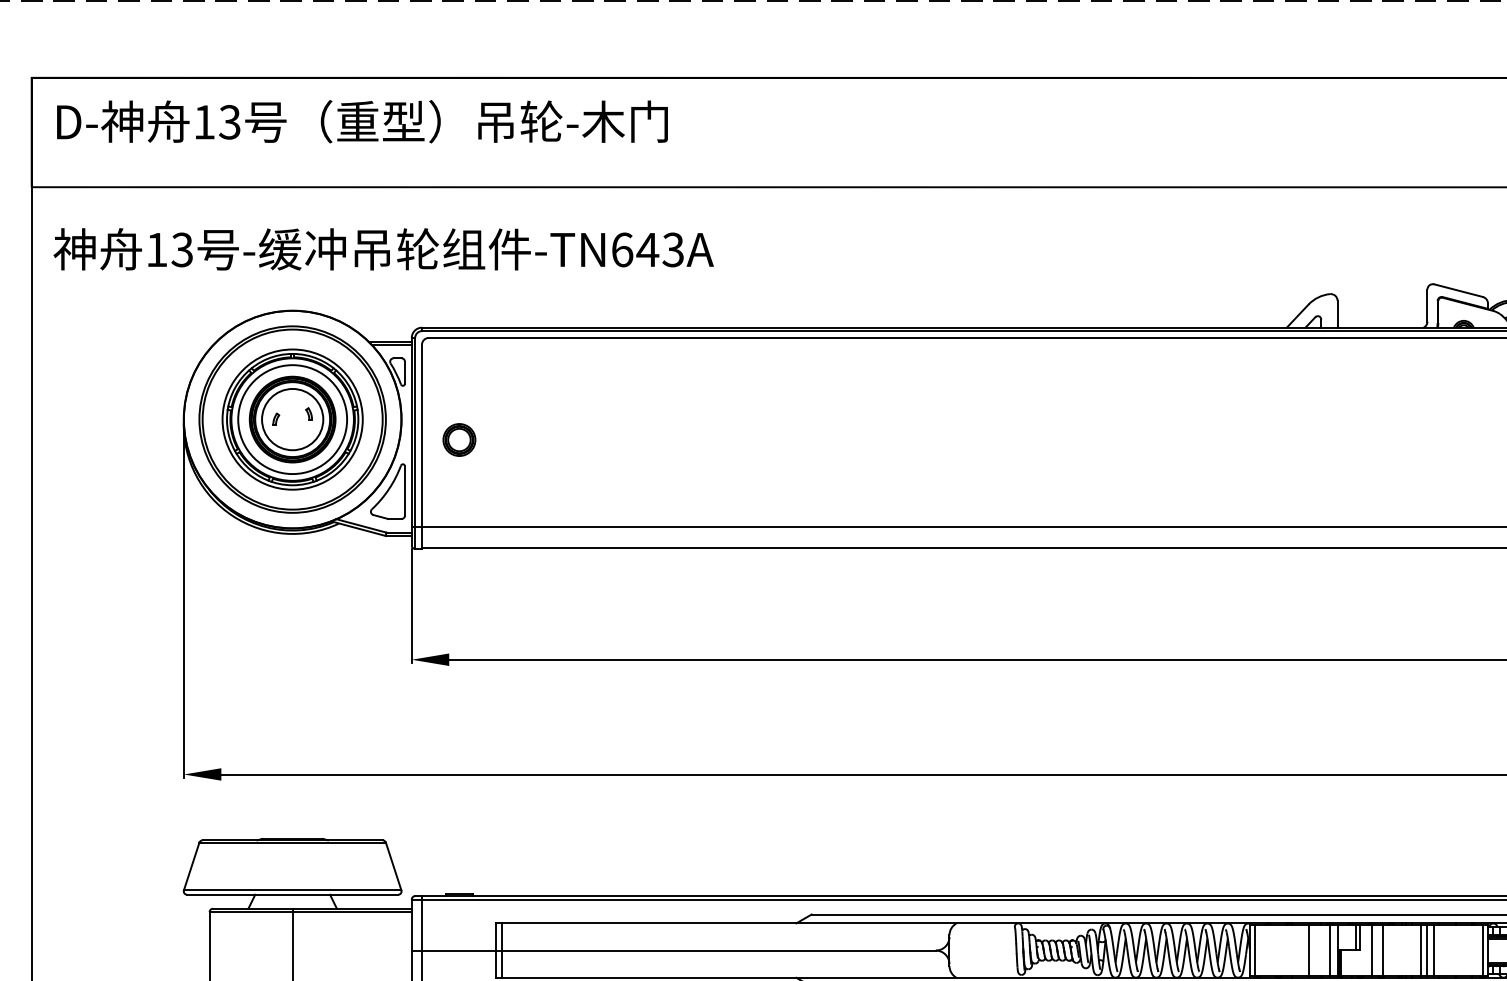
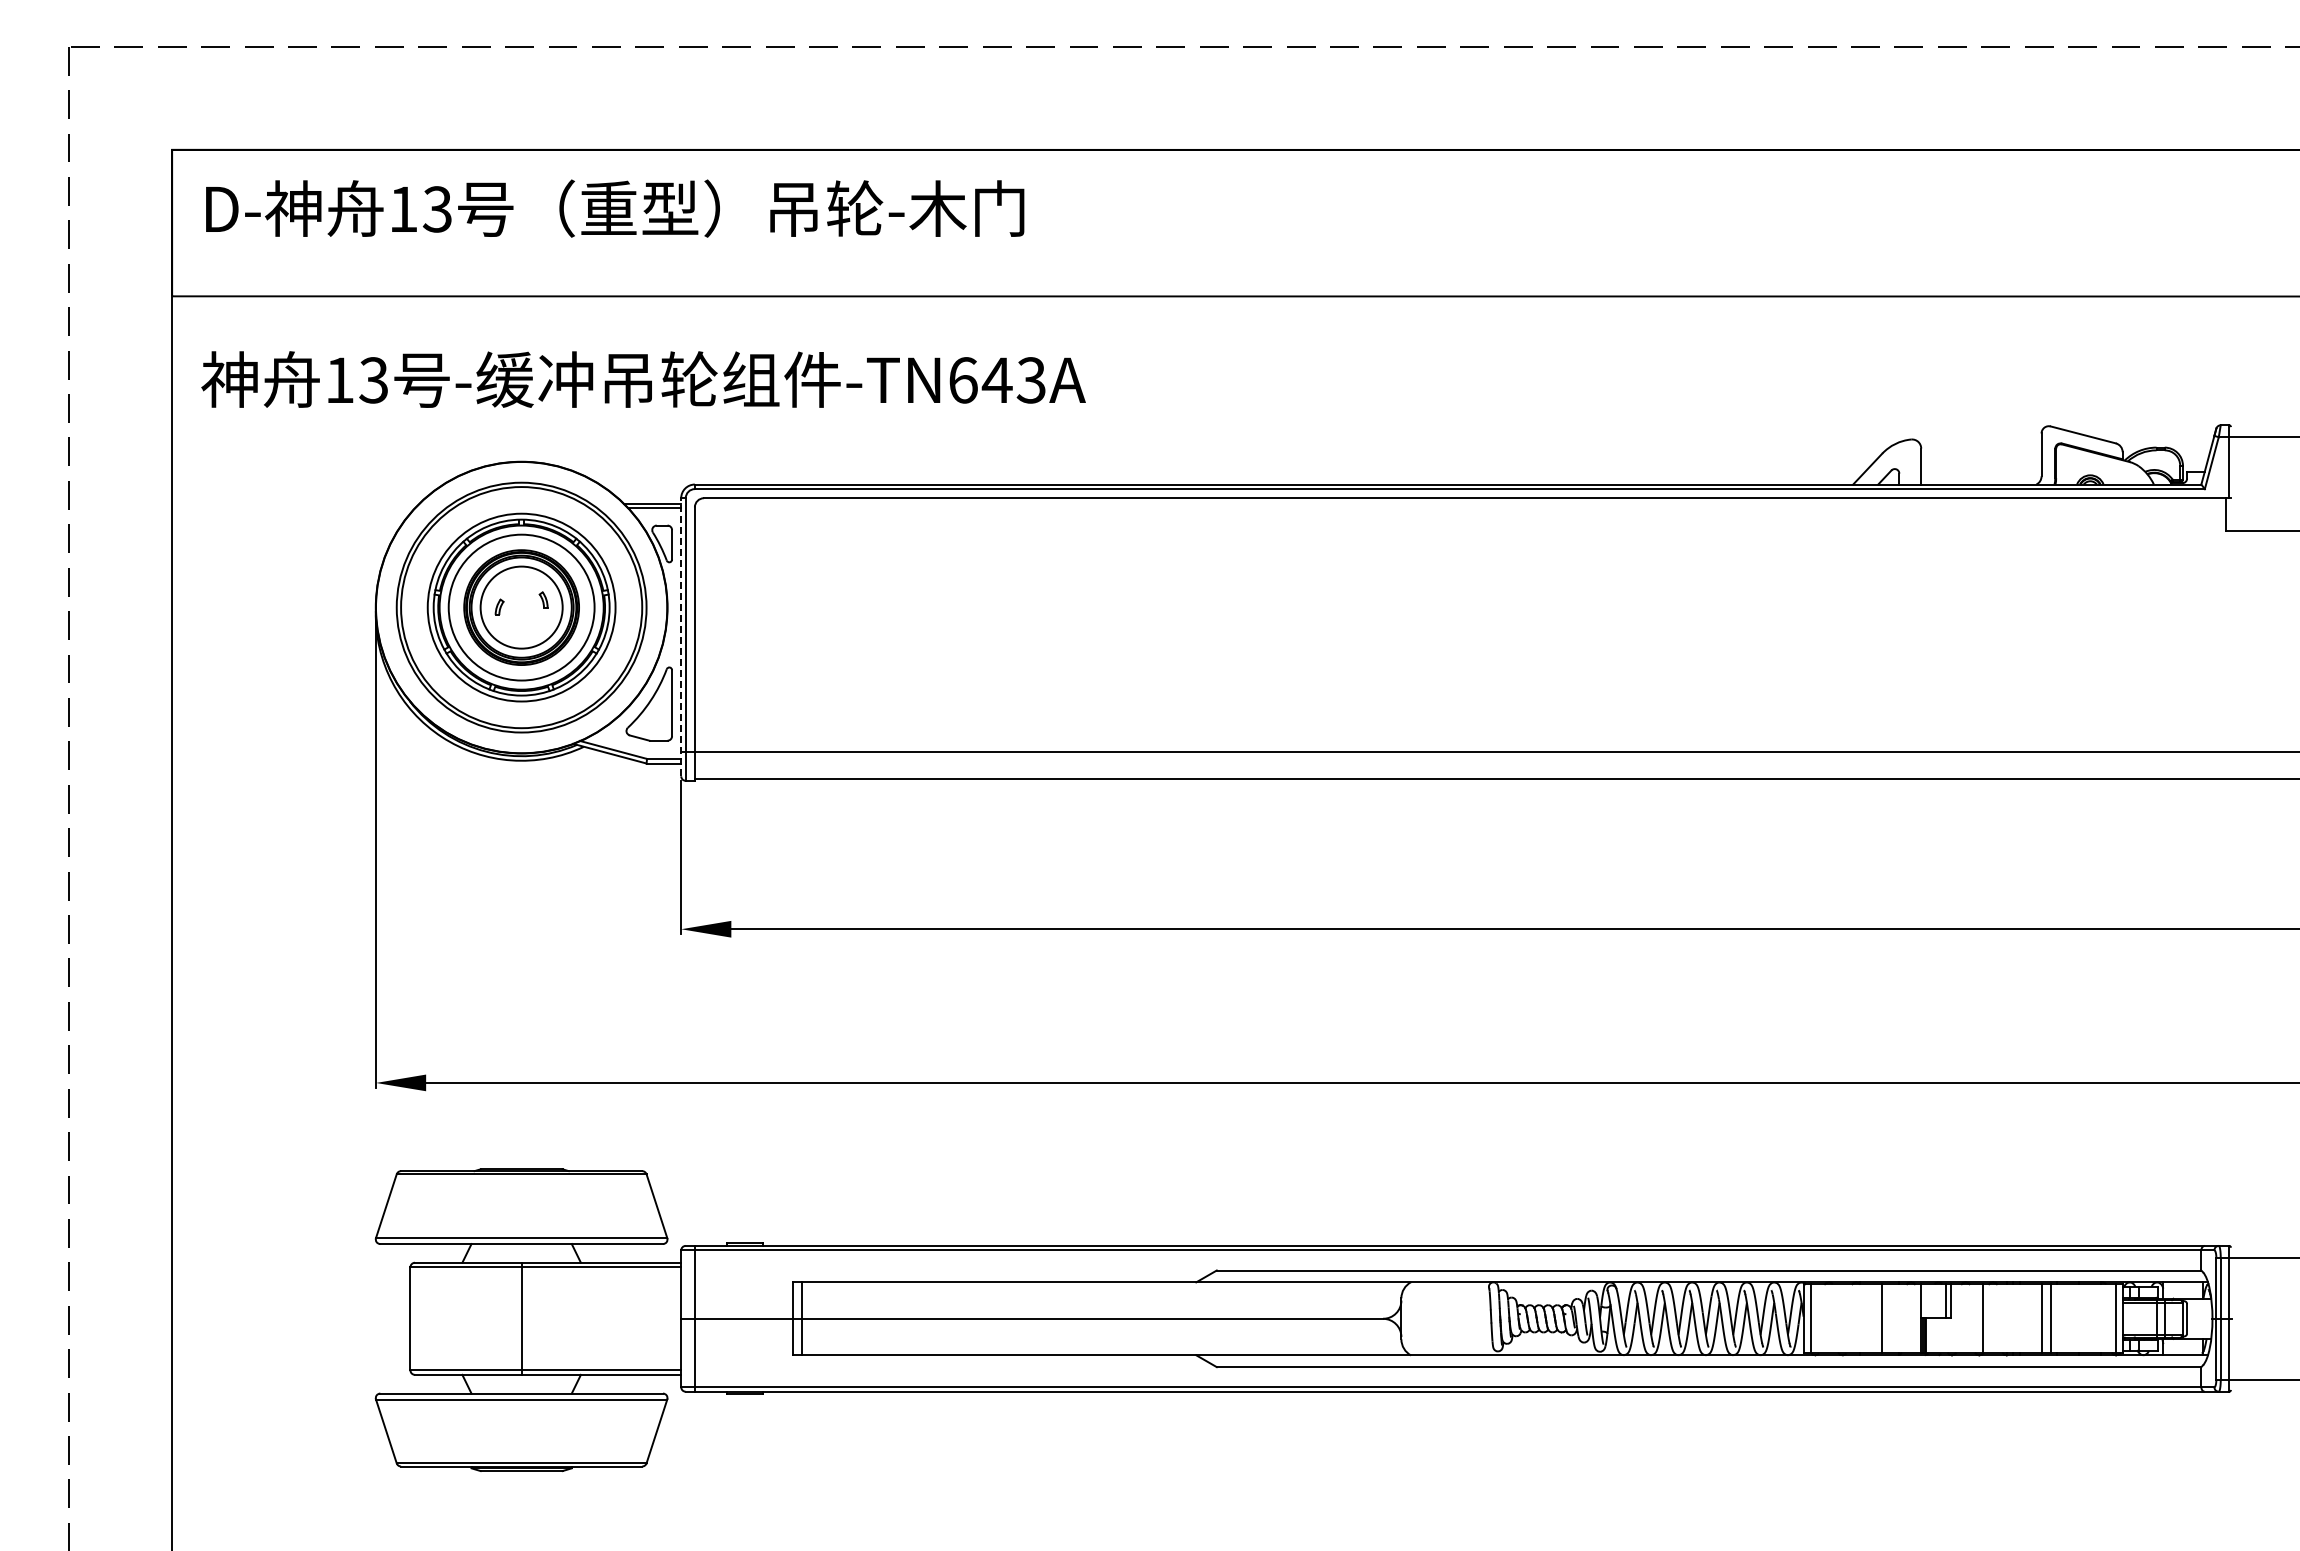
part: (459, 439) -> (744, 634), removed
line: (412, 441) -> (681, 636), solid -> dashed
line: (1330, 950) -> (1911, 1318), removed
line: (1371, 950) -> (1966, 1318), removed
line: (1420, 950) -> (2032, 1318), removed

